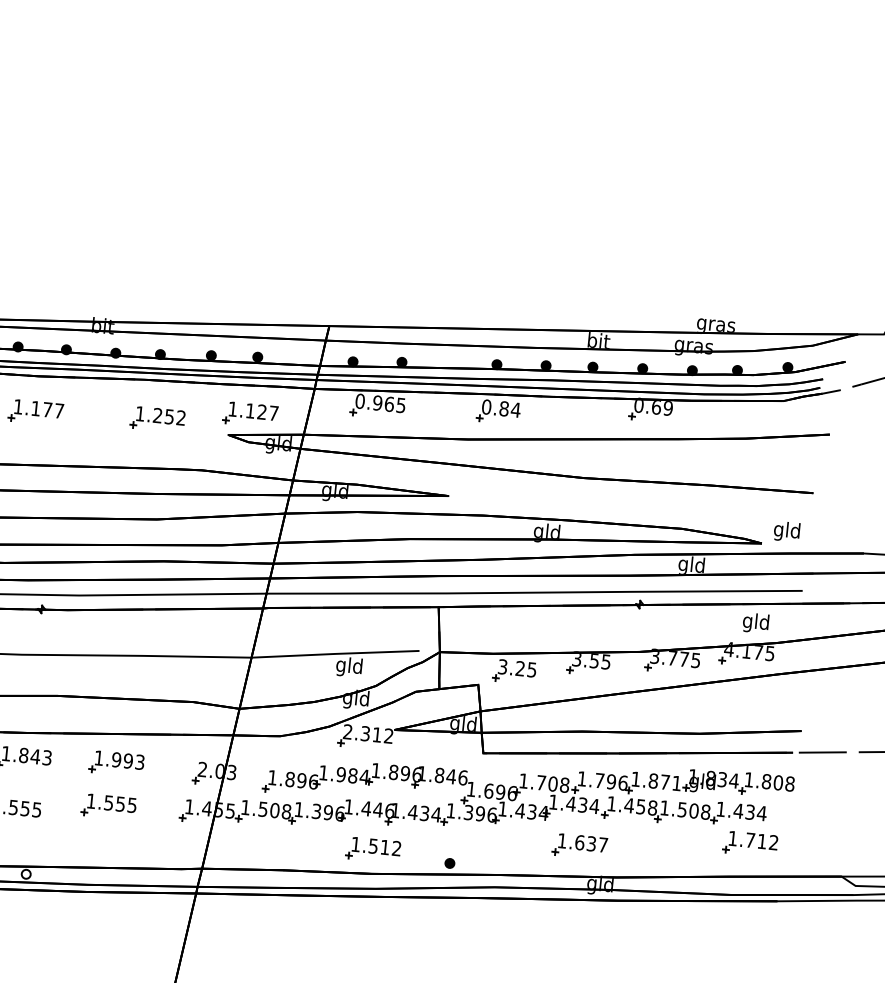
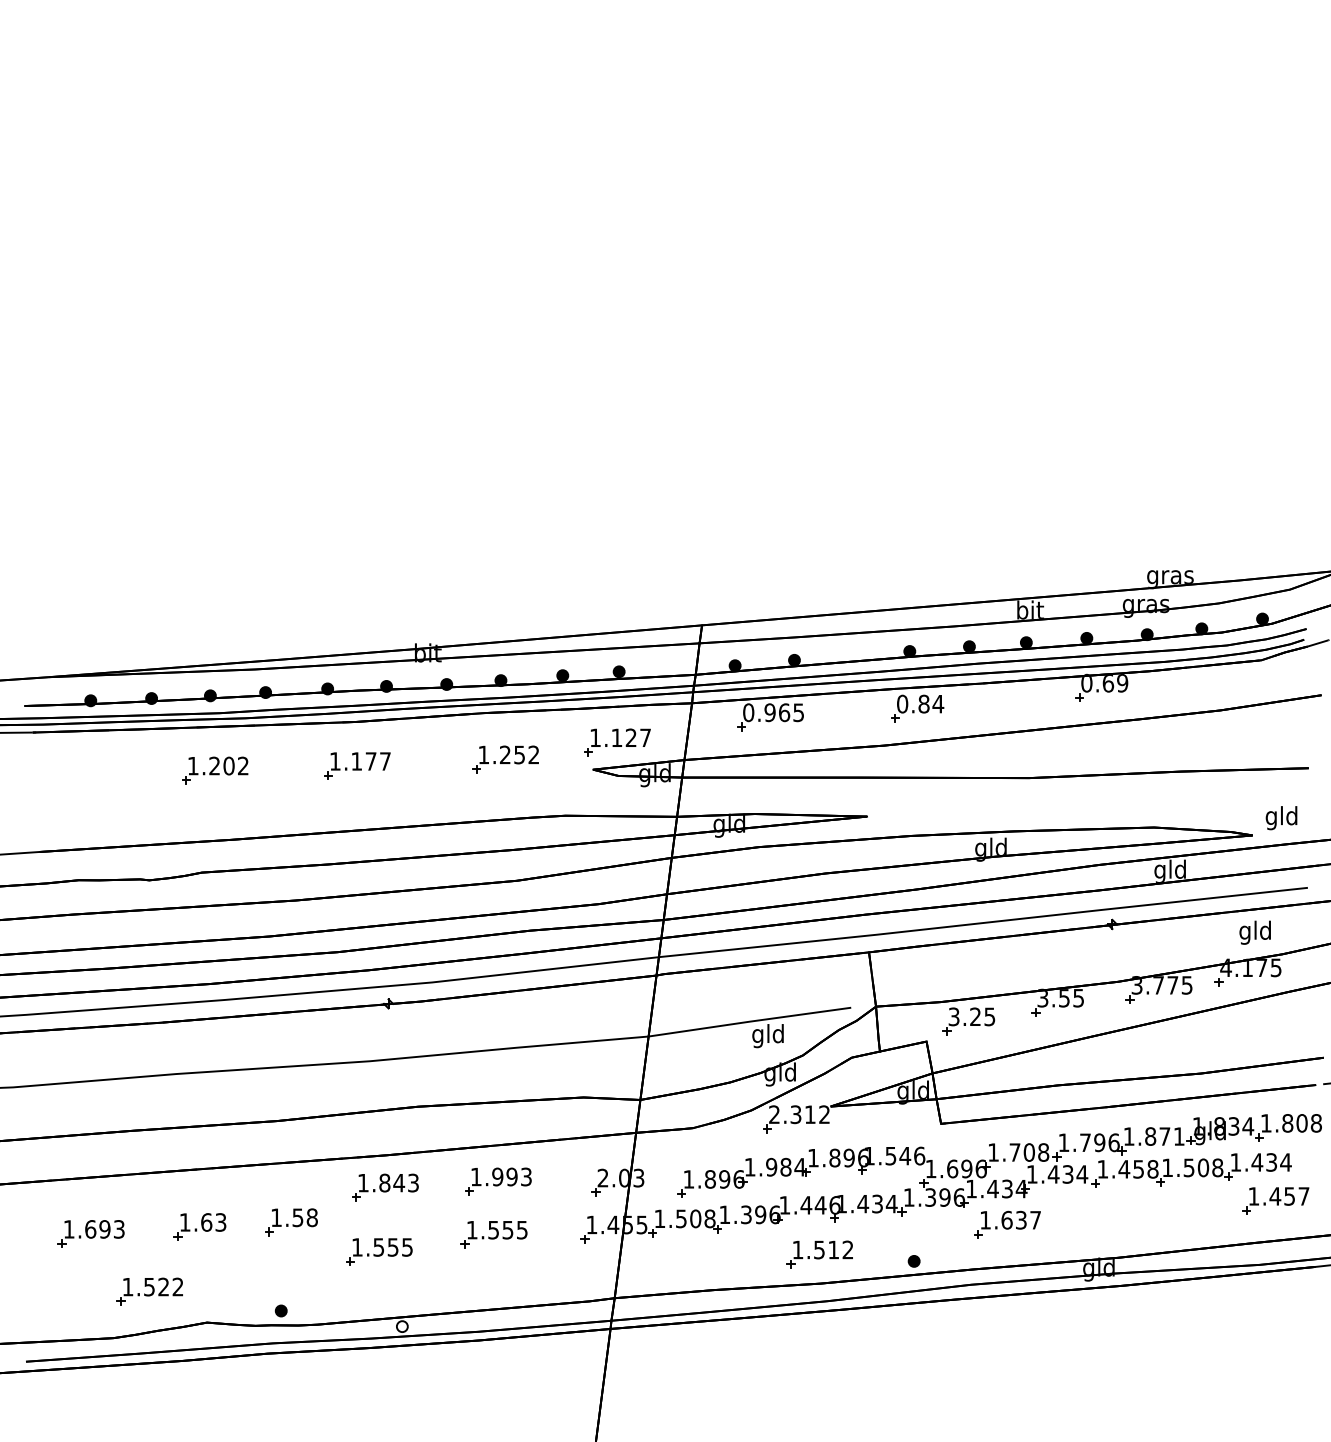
text: (439, 774) -> (890, 1155), 1.846 -> 1.546
text: (762, 841) -> (1289, 1196), 1.712 -> 1.457
part: (579, 846) -> (1007, 1224), moved

